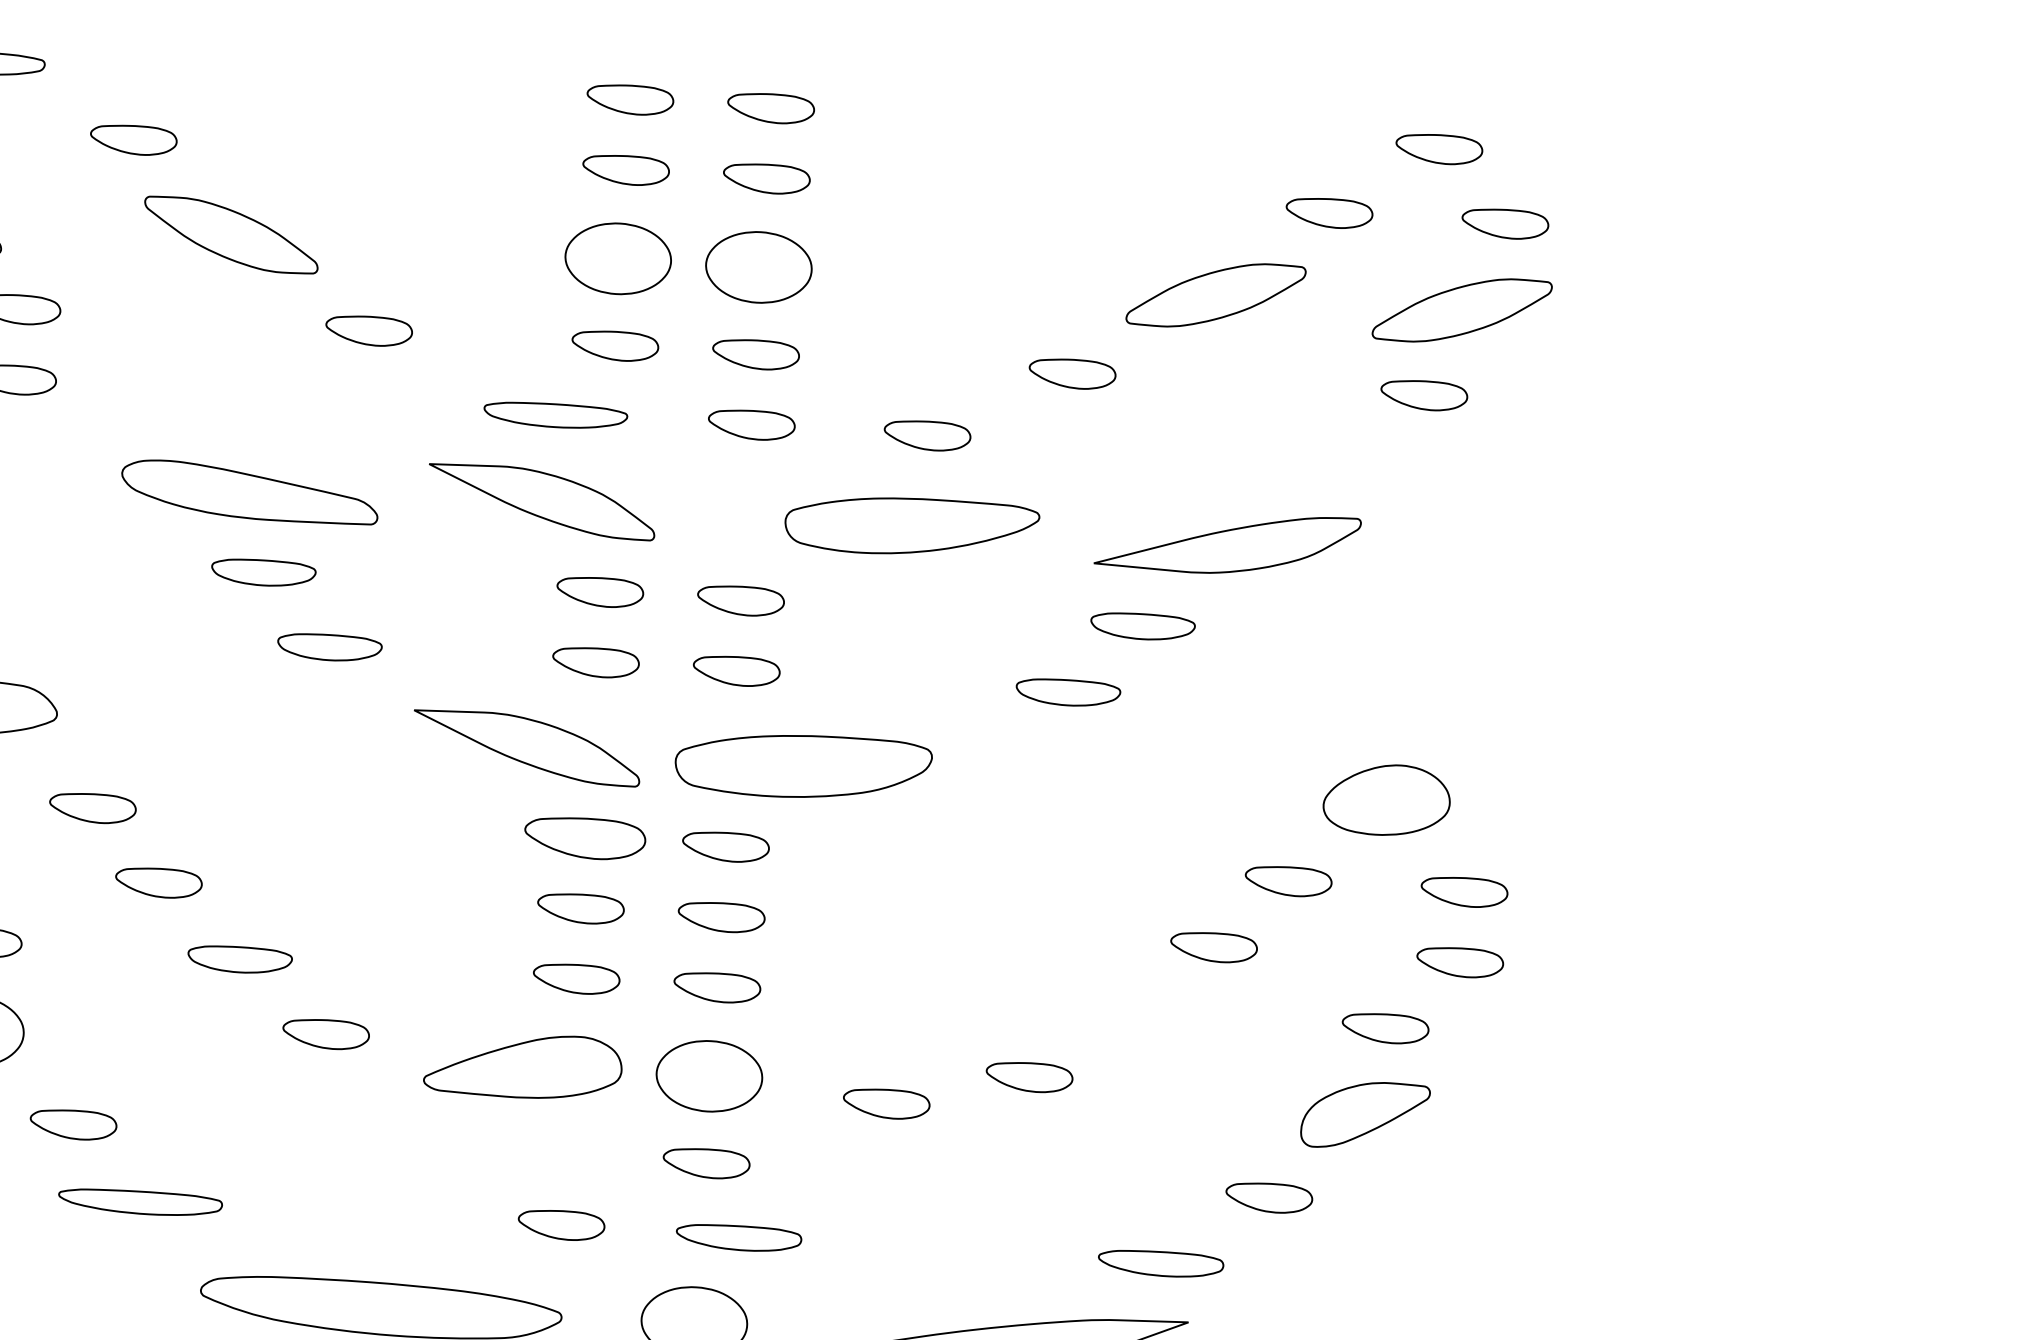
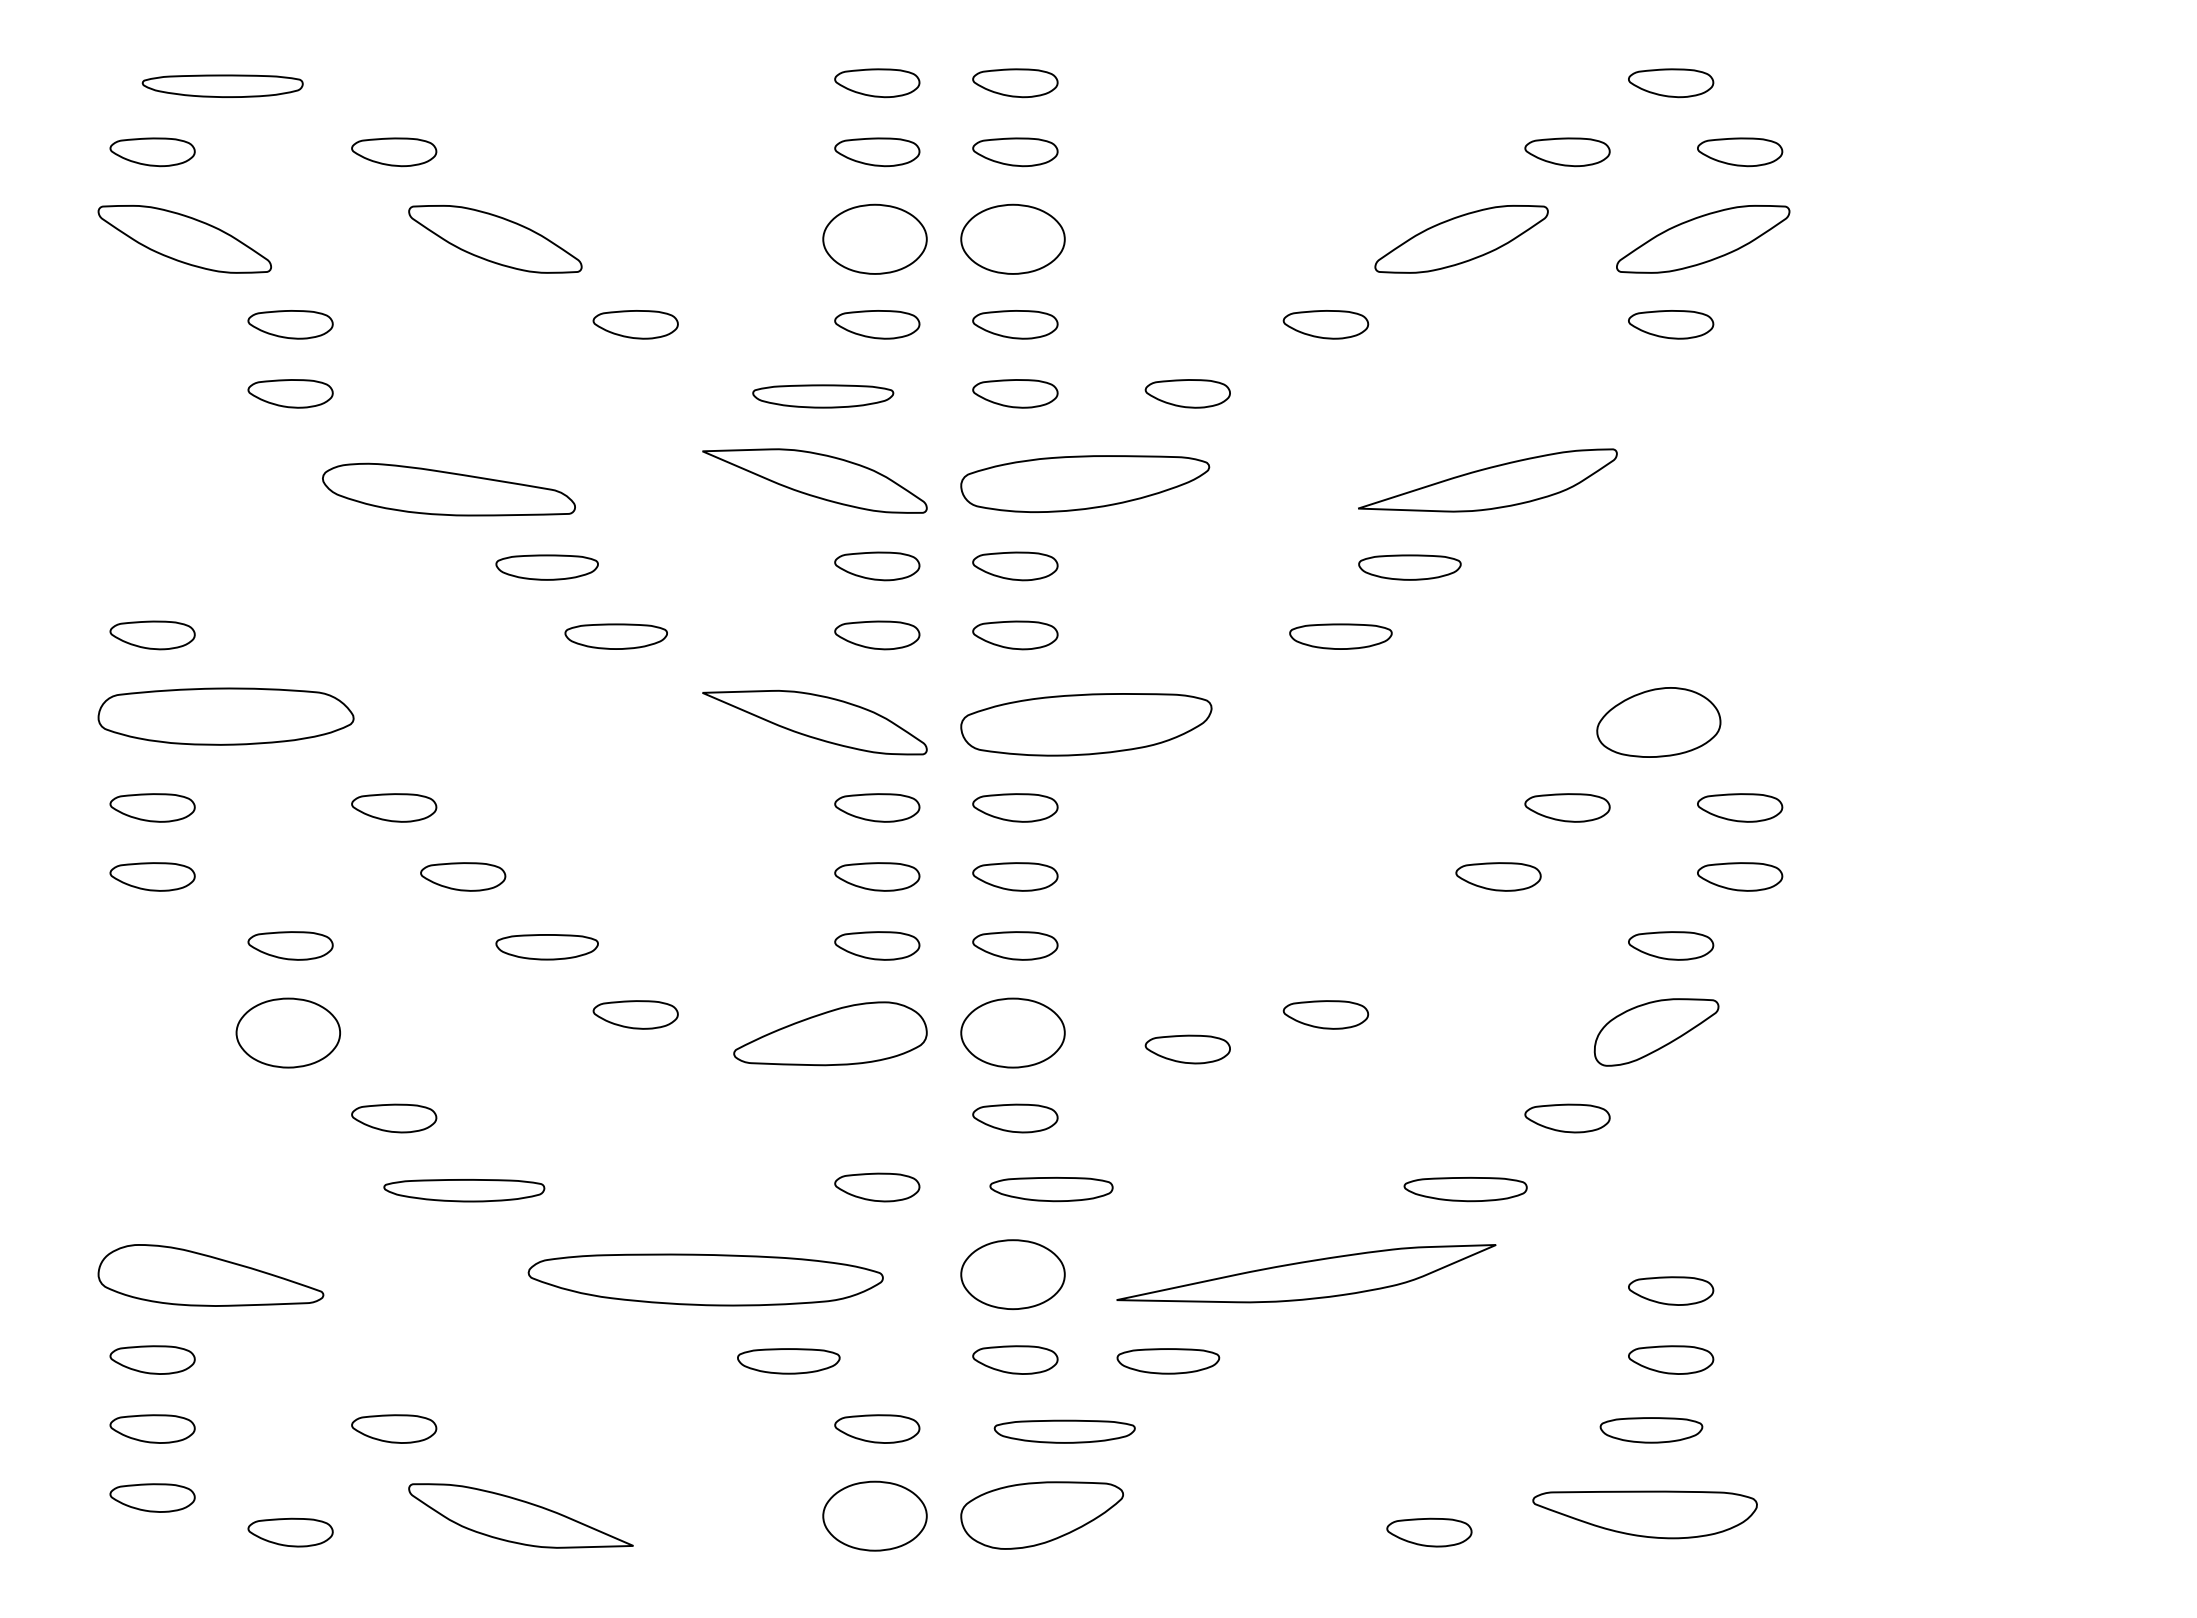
part: (249, 492) -> (448, 489), moved
part: (912, 526) -> (1085, 483), moved
part: (585, 837) -> (877, 807), size x0.71

